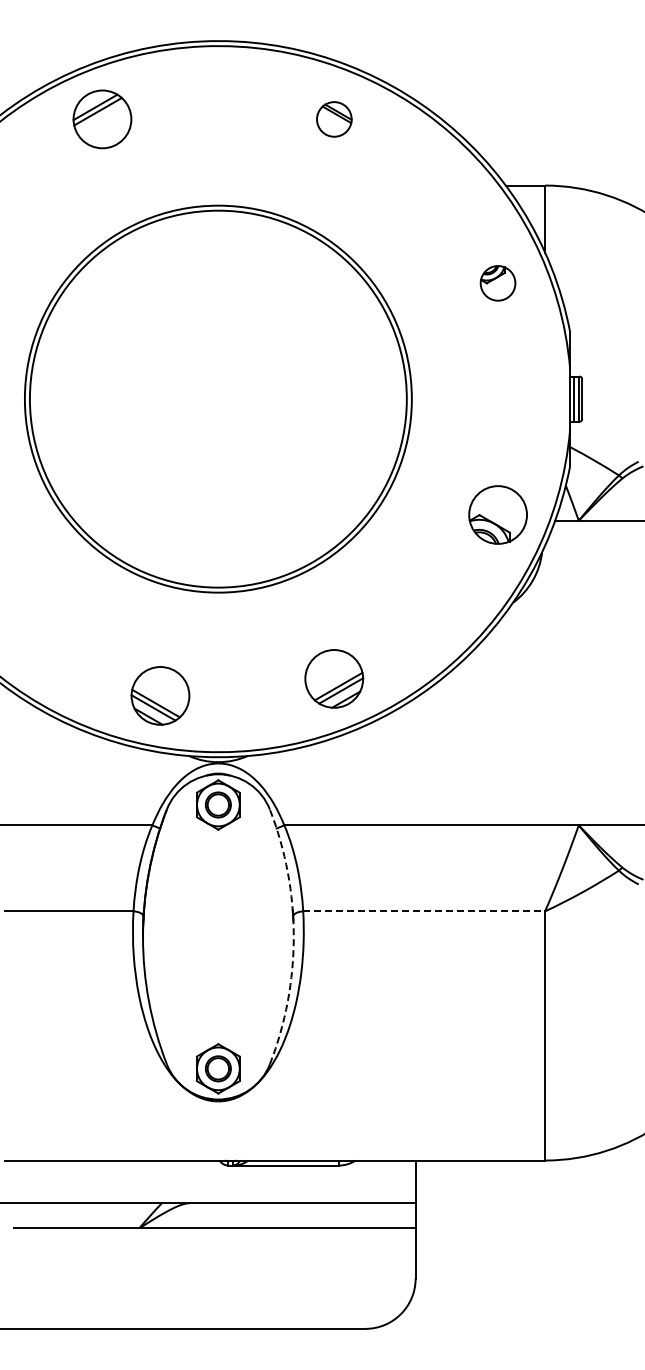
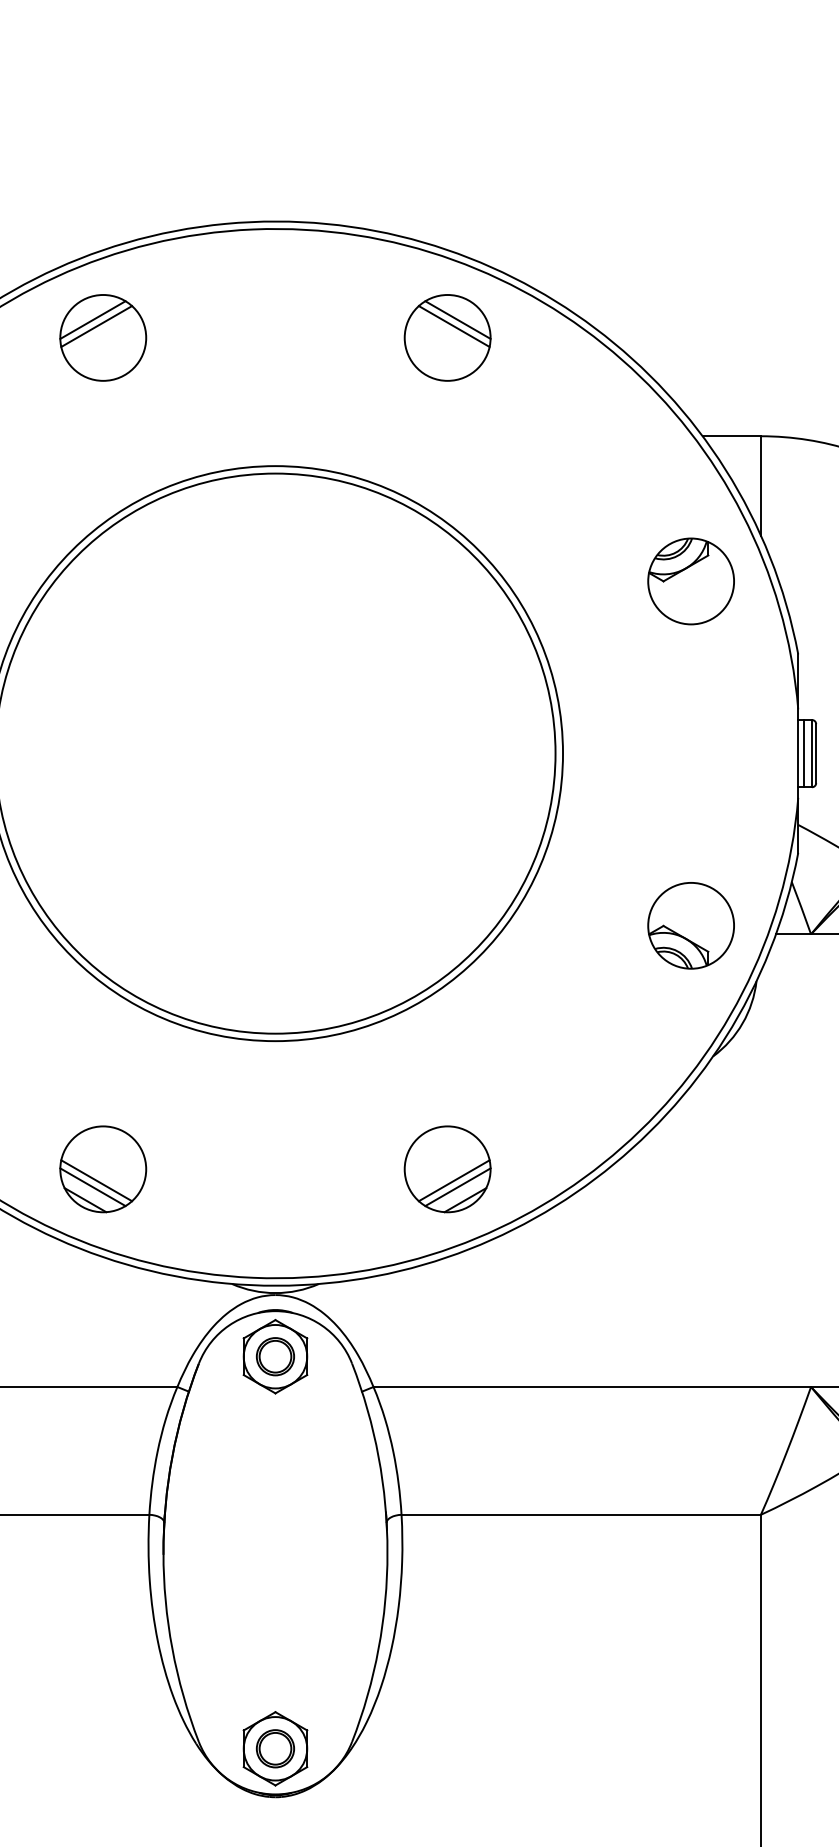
part: (334, 119) -> (448, 338), size x1.67
part: (497, 283) -> (690, 581), size x1.67
part: (160, 695) -> (103, 1168), moved
line: (424, 911) -> (581, 1514), dashed -> solid
arc: (293, 936) -> (387, 1552), dashed -> solid

